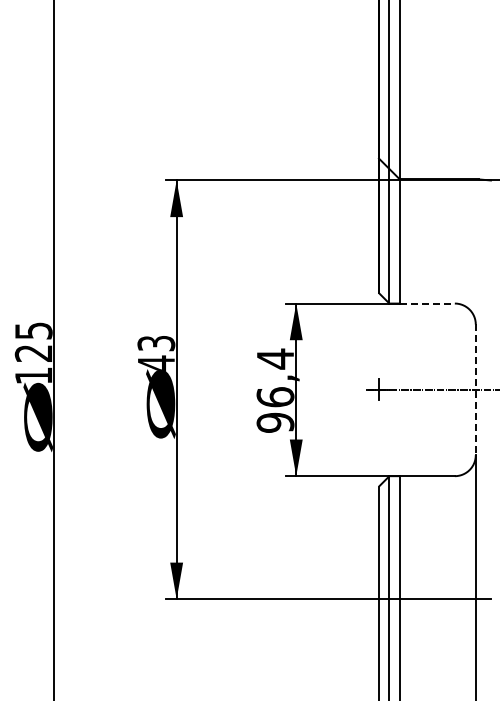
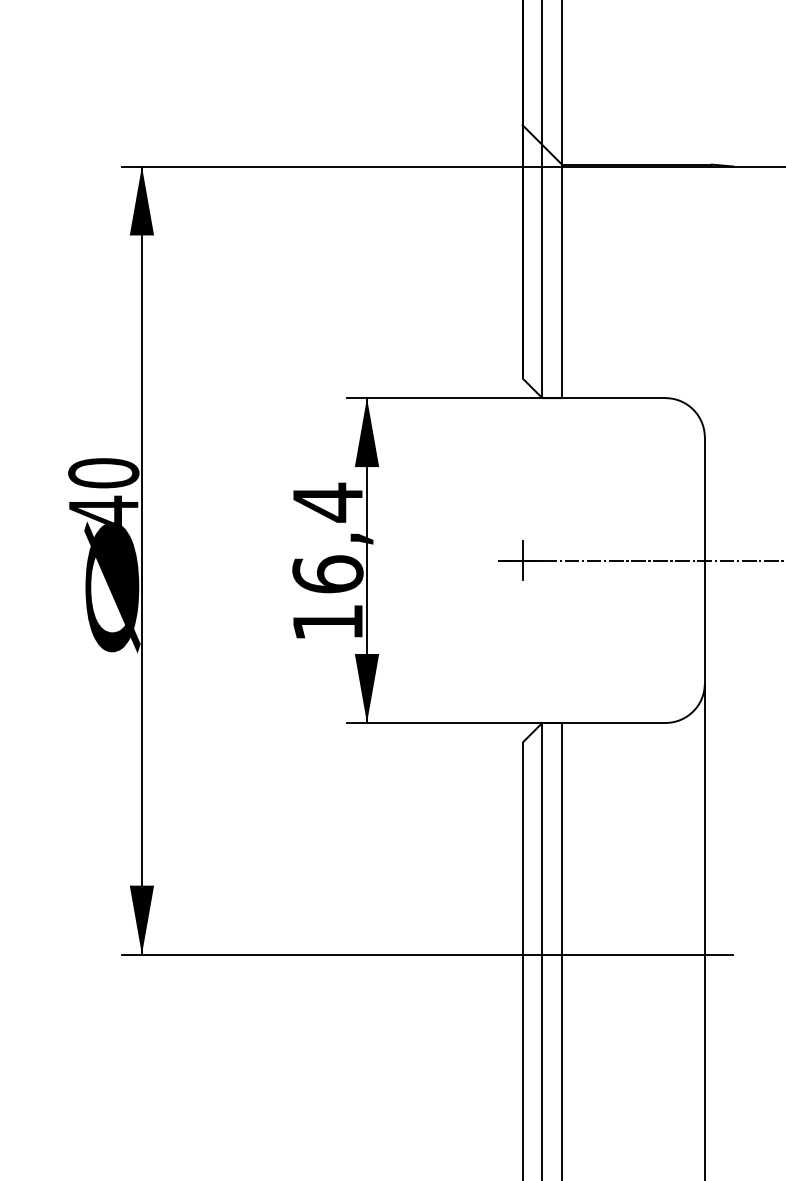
line: (427, 303) -> (613, 398), dashed -> solid
text: (156, 343) -> (103, 473), 43 -> 40
line: (475, 390) -> (704, 561), dashed -> solid
text: (275, 422) -> (327, 621), 96,4 -> 16,4

